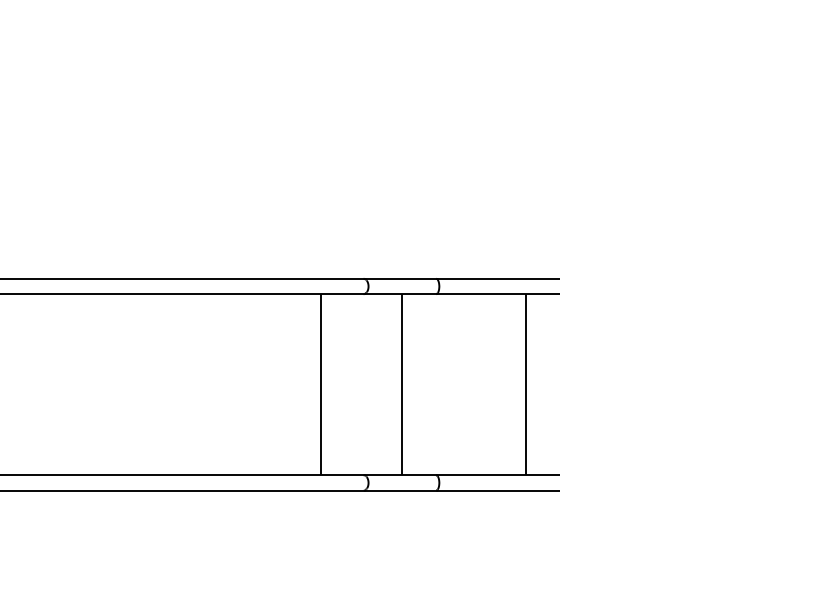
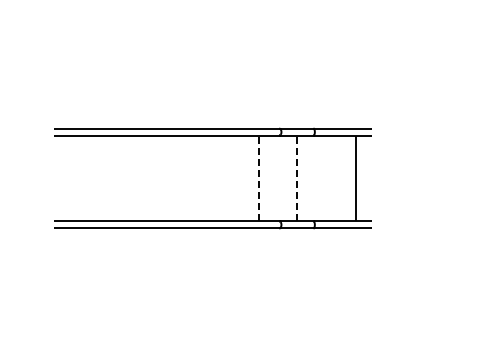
line: (322, 384) -> (259, 178), solid -> dashed
line: (402, 384) -> (297, 178), solid -> dashed

